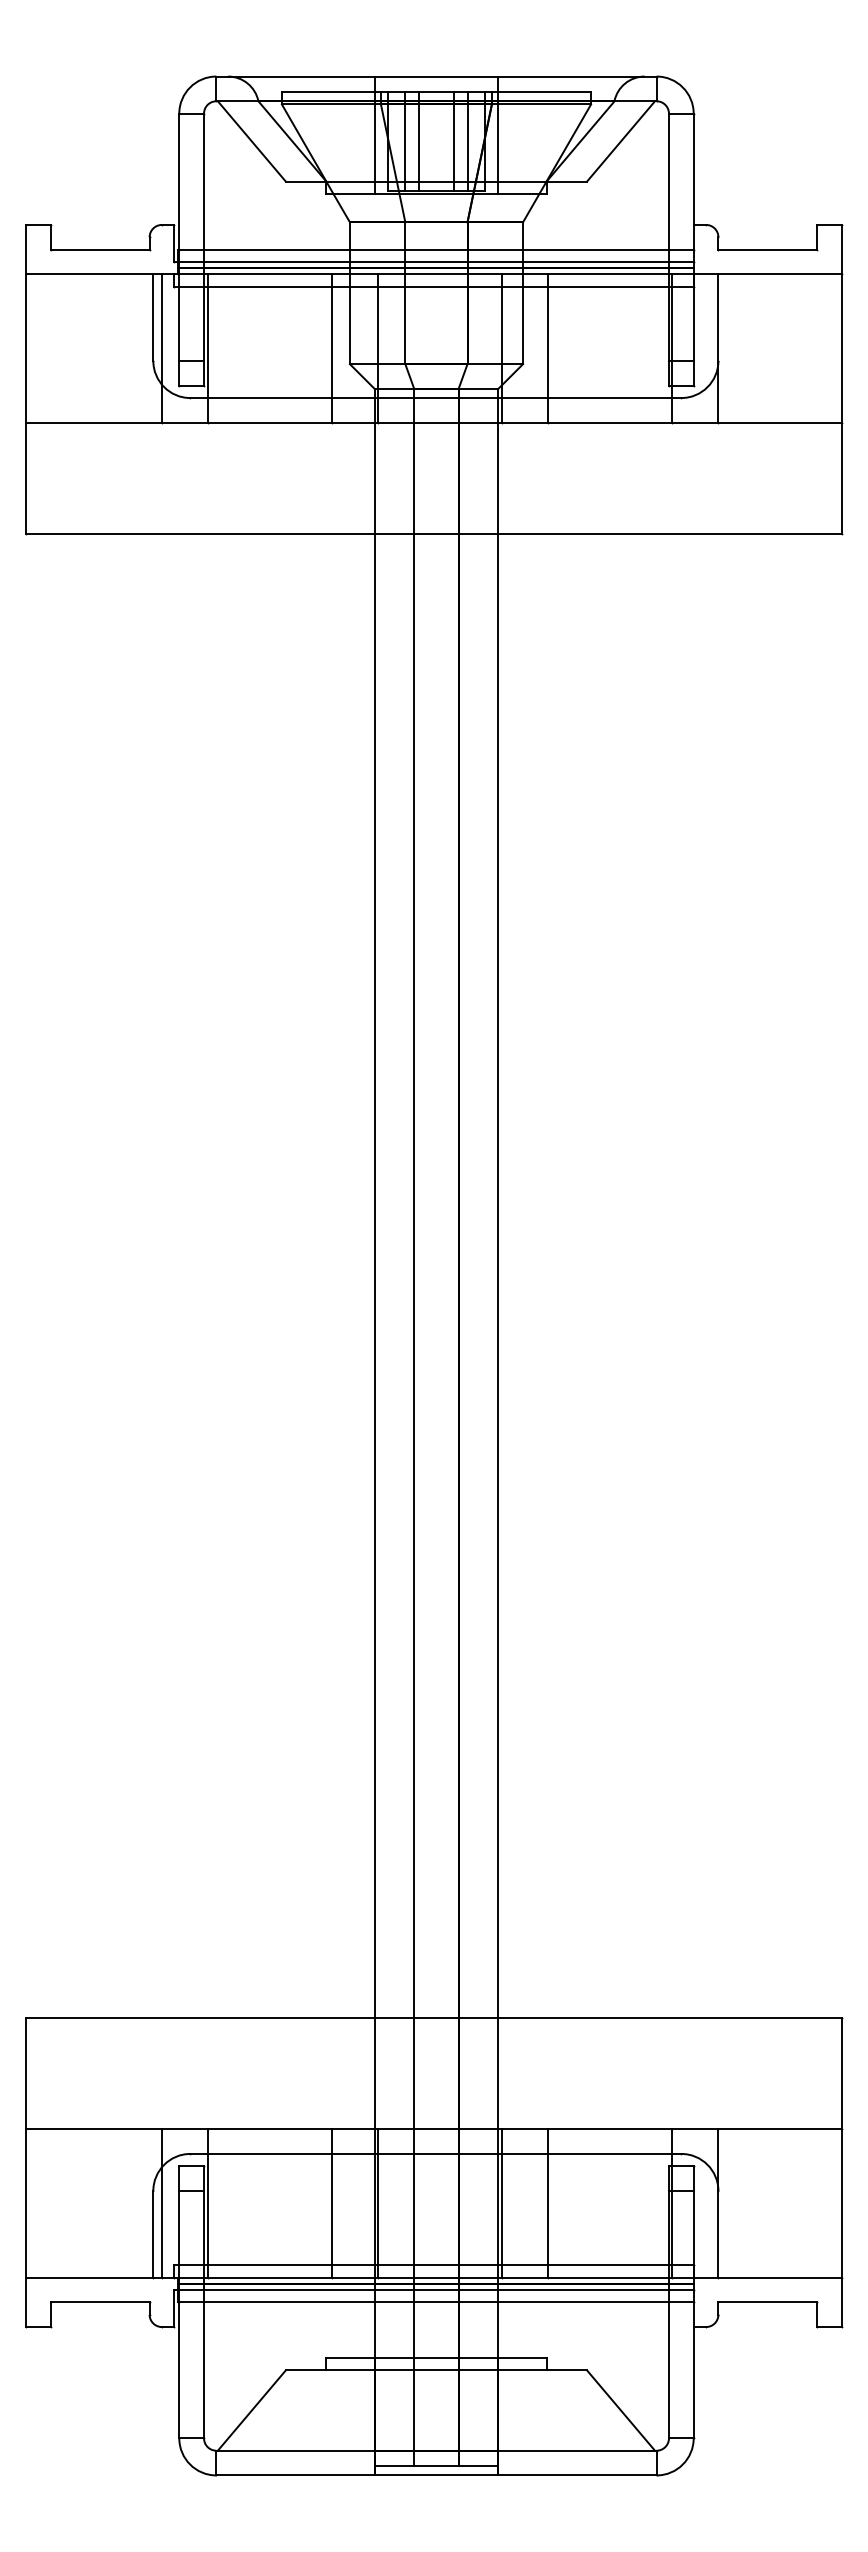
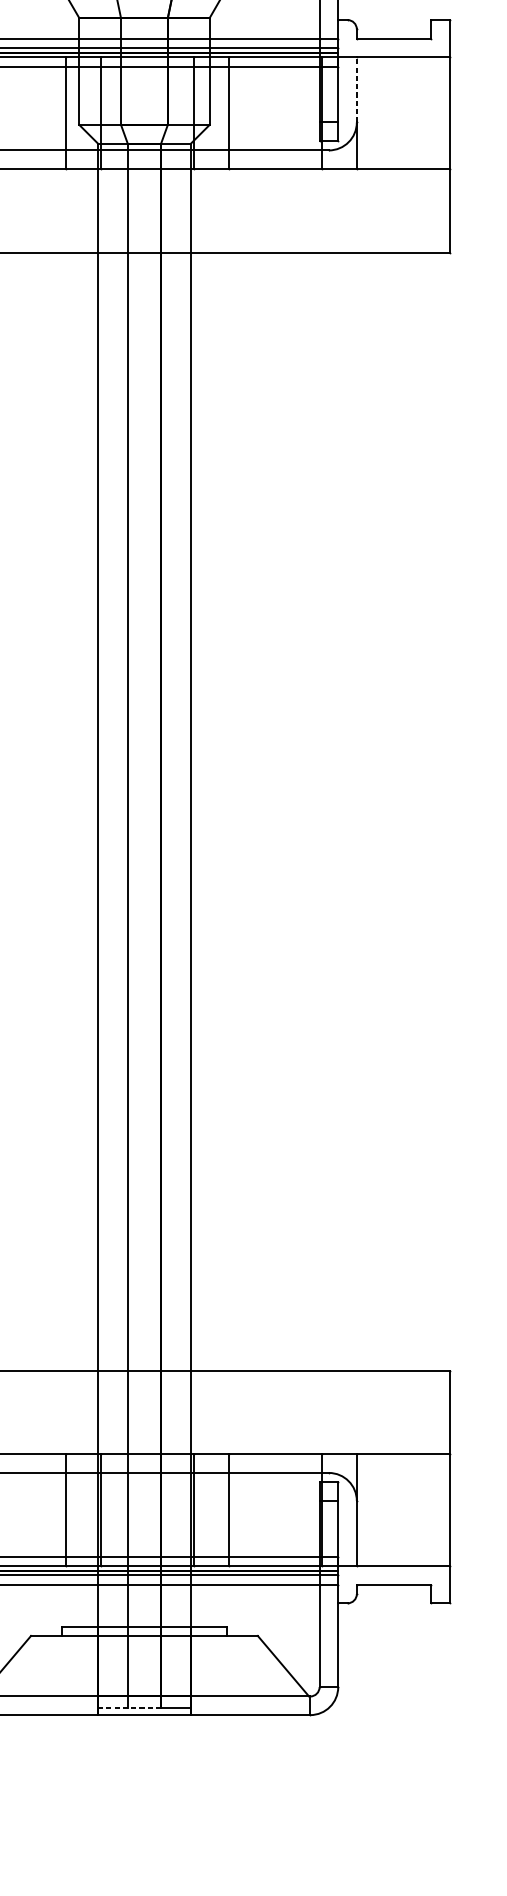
line: (718, 317) -> (356, 89), solid -> dashed
line: (416, 2466) -> (129, 1708), solid -> dashed

